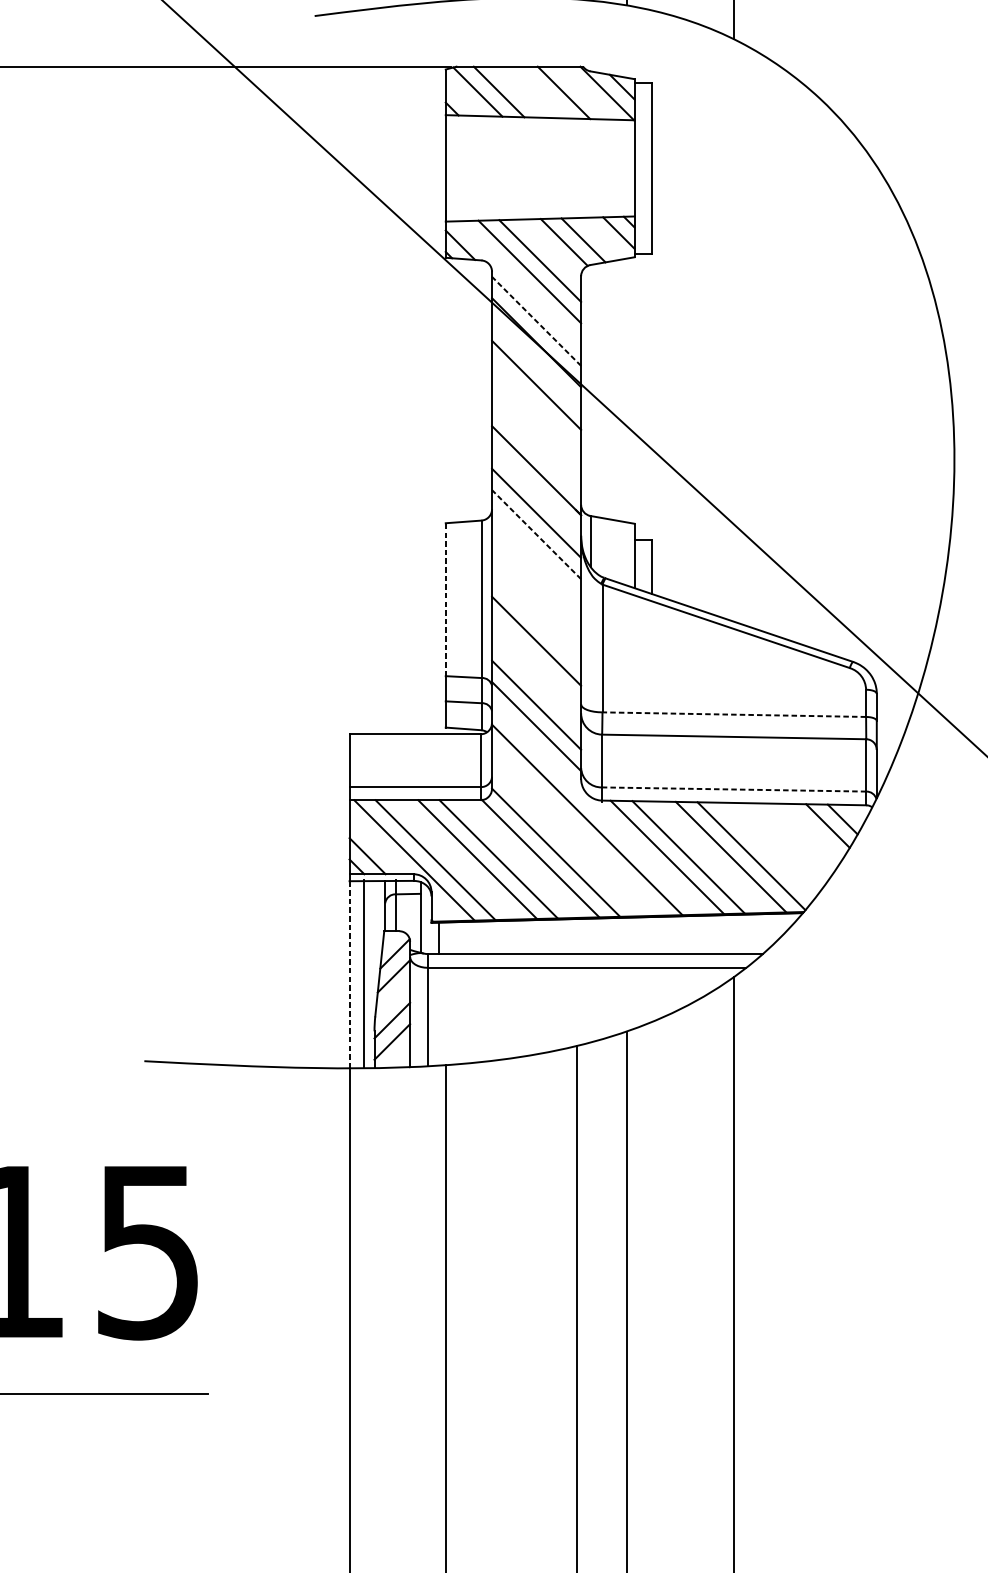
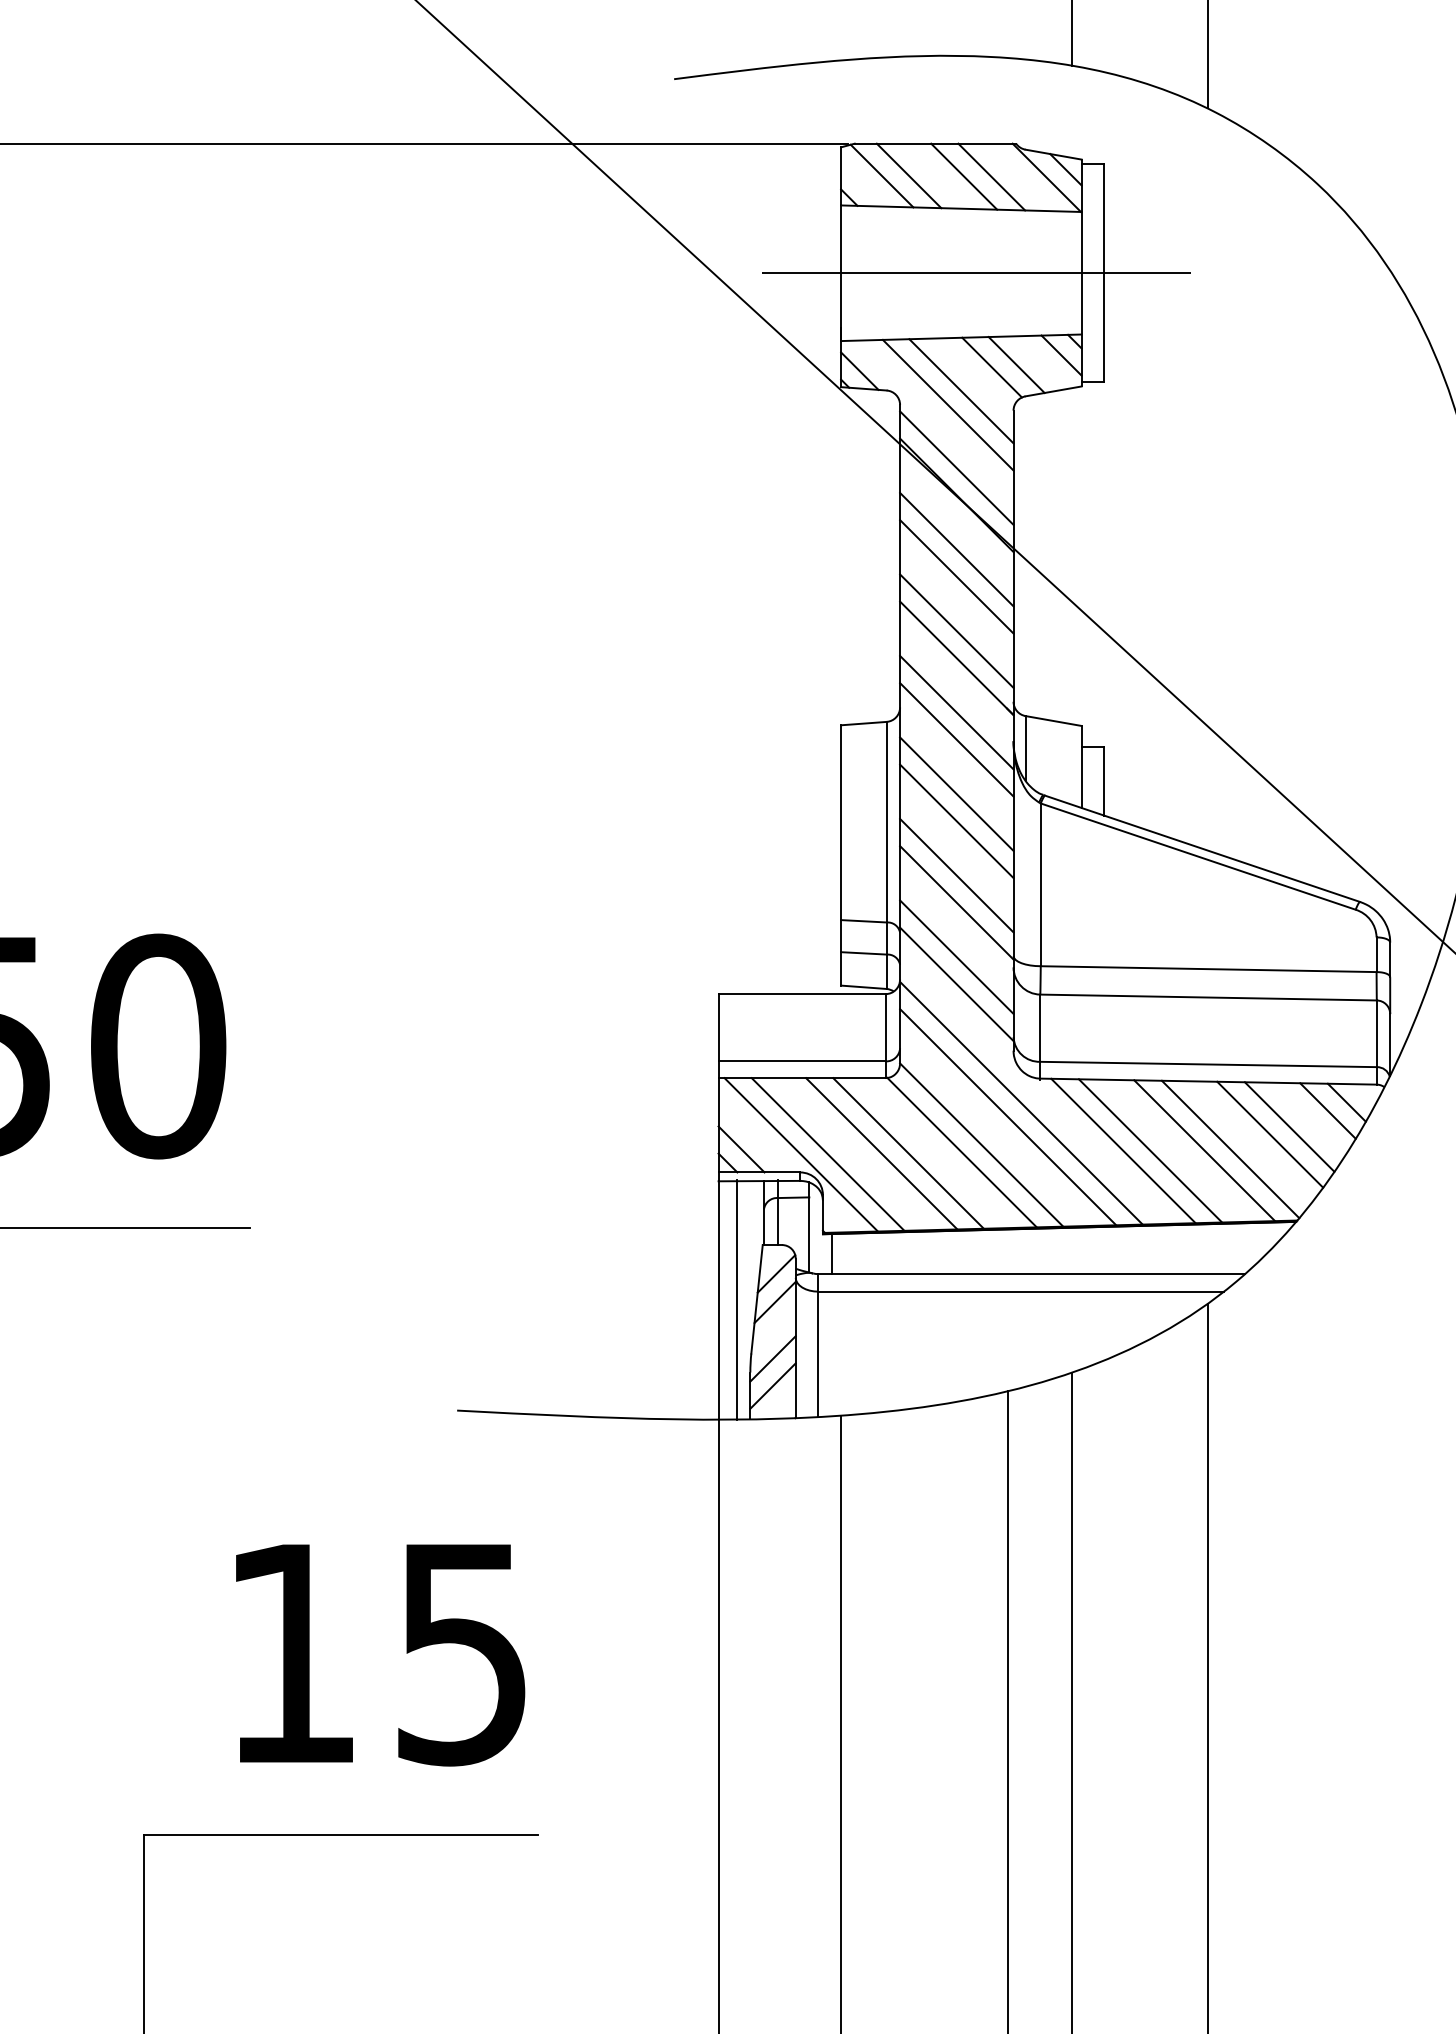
line: (542, 92) -> (964, 176), added
line: (551, 168) -> (975, 273), added
line: (536, 320) -> (956, 467), dashed -> solid
line: (536, 406) -> (956, 576), added
line: (536, 448) -> (956, 630), added
line: (536, 534) -> (956, 739), dashed -> solid
line: (536, 576) -> (956, 793), added
line: (536, 598) -> (956, 821), added
line: (446, 599) -> (841, 822), dashed -> solid
line: (536, 662) -> (956, 902), added
line: (734, 714) -> (1208, 969), dashed -> solid
line: (734, 789) -> (1208, 1064), dashed -> solid
line: (577, 831) -> (1008, 1117), added
line: (797, 838) -> (1289, 1126), added
line: (782, 844) -> (1270, 1134), added
line: (349, 974) -> (718, 1300), dashed -> solid

